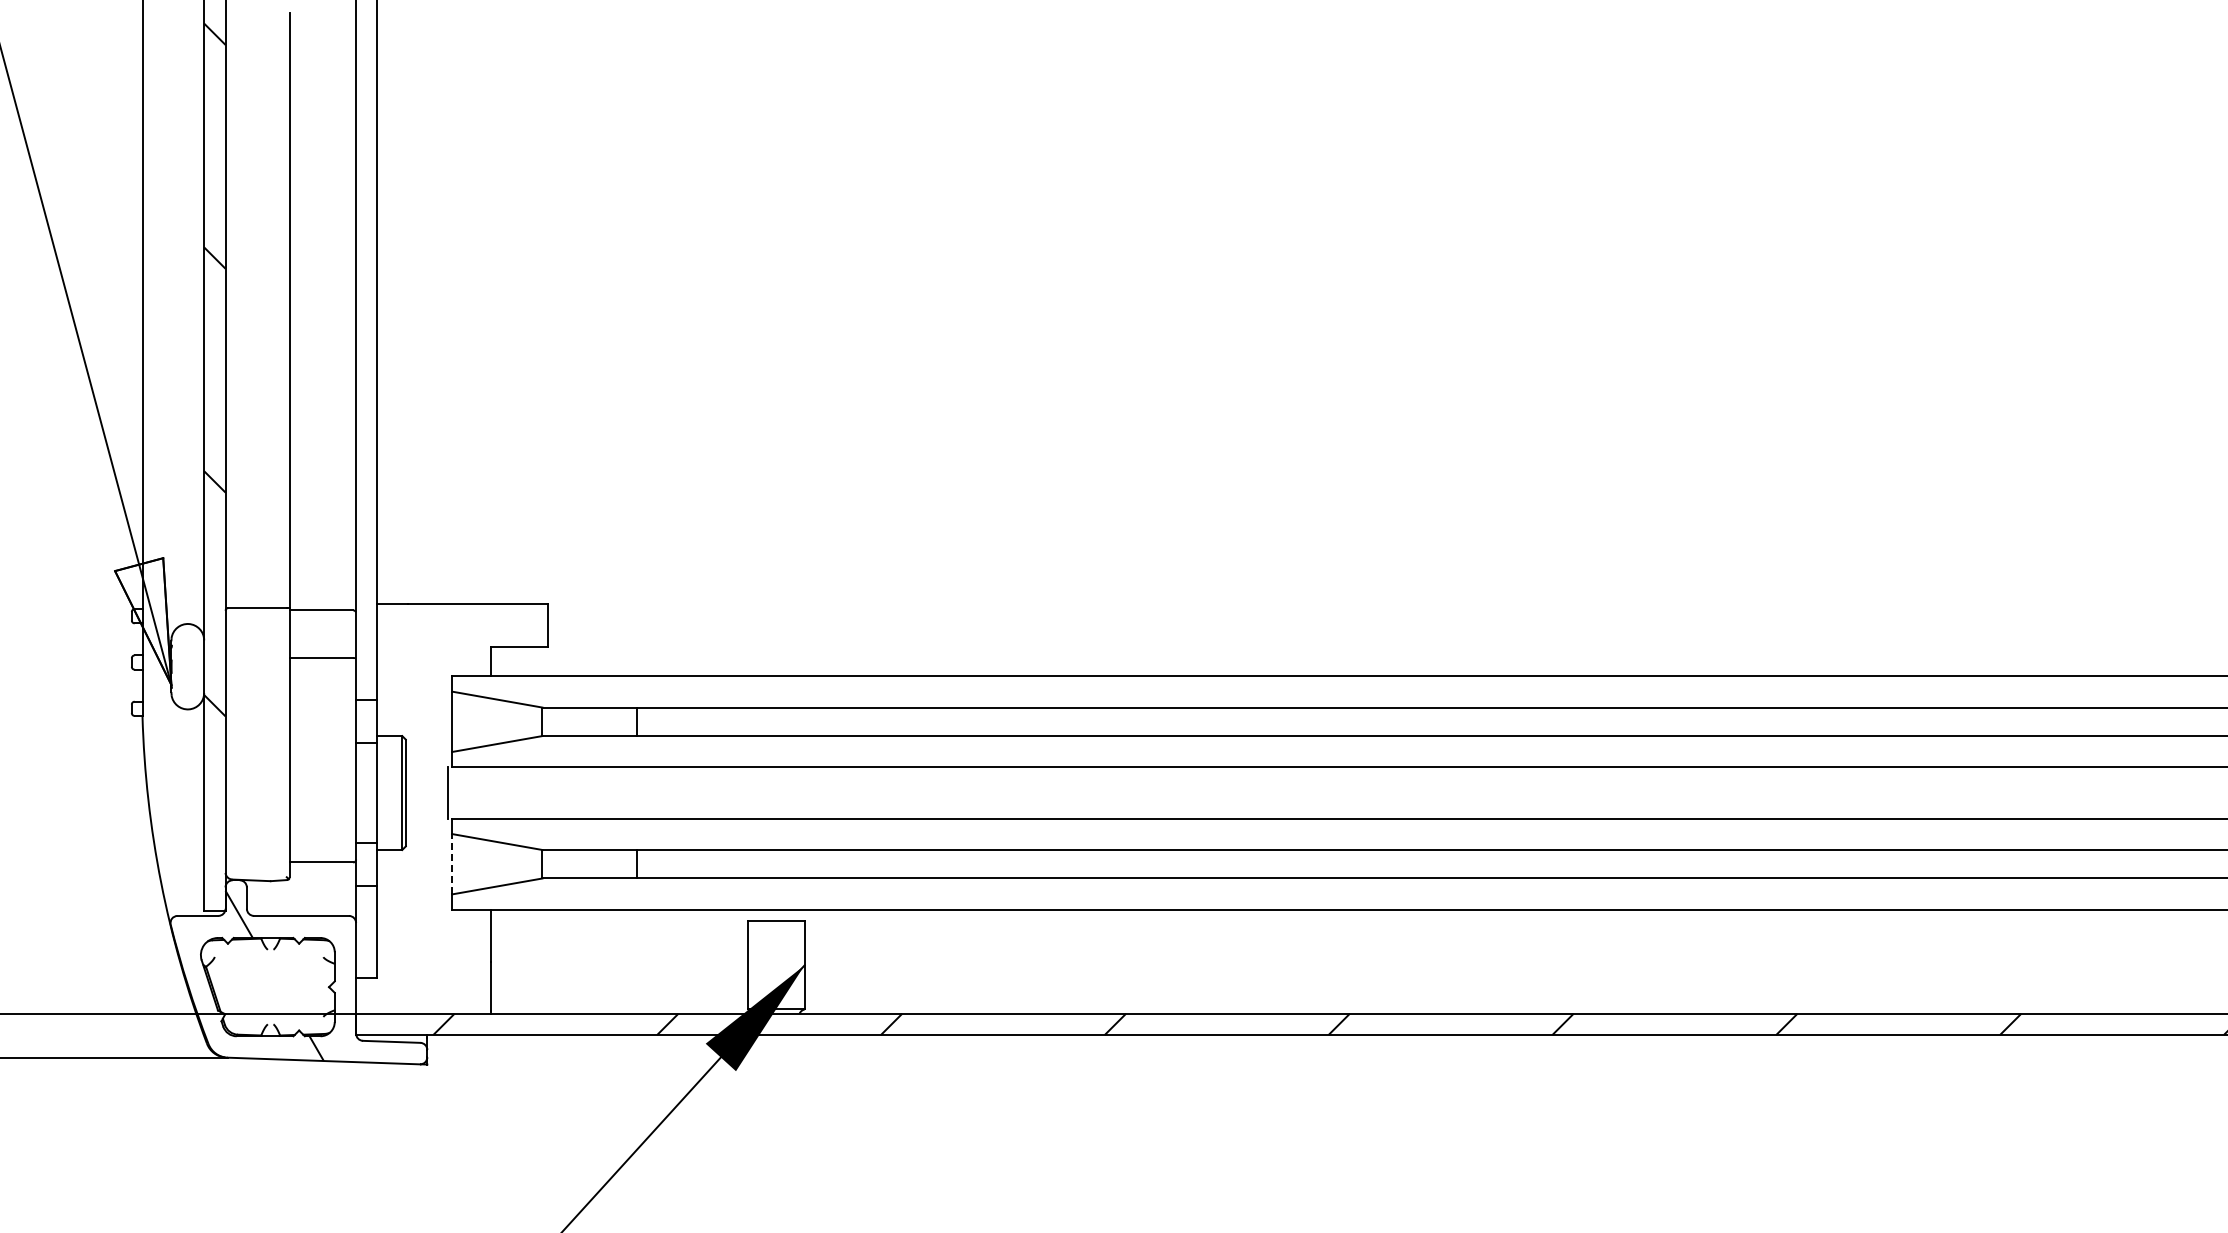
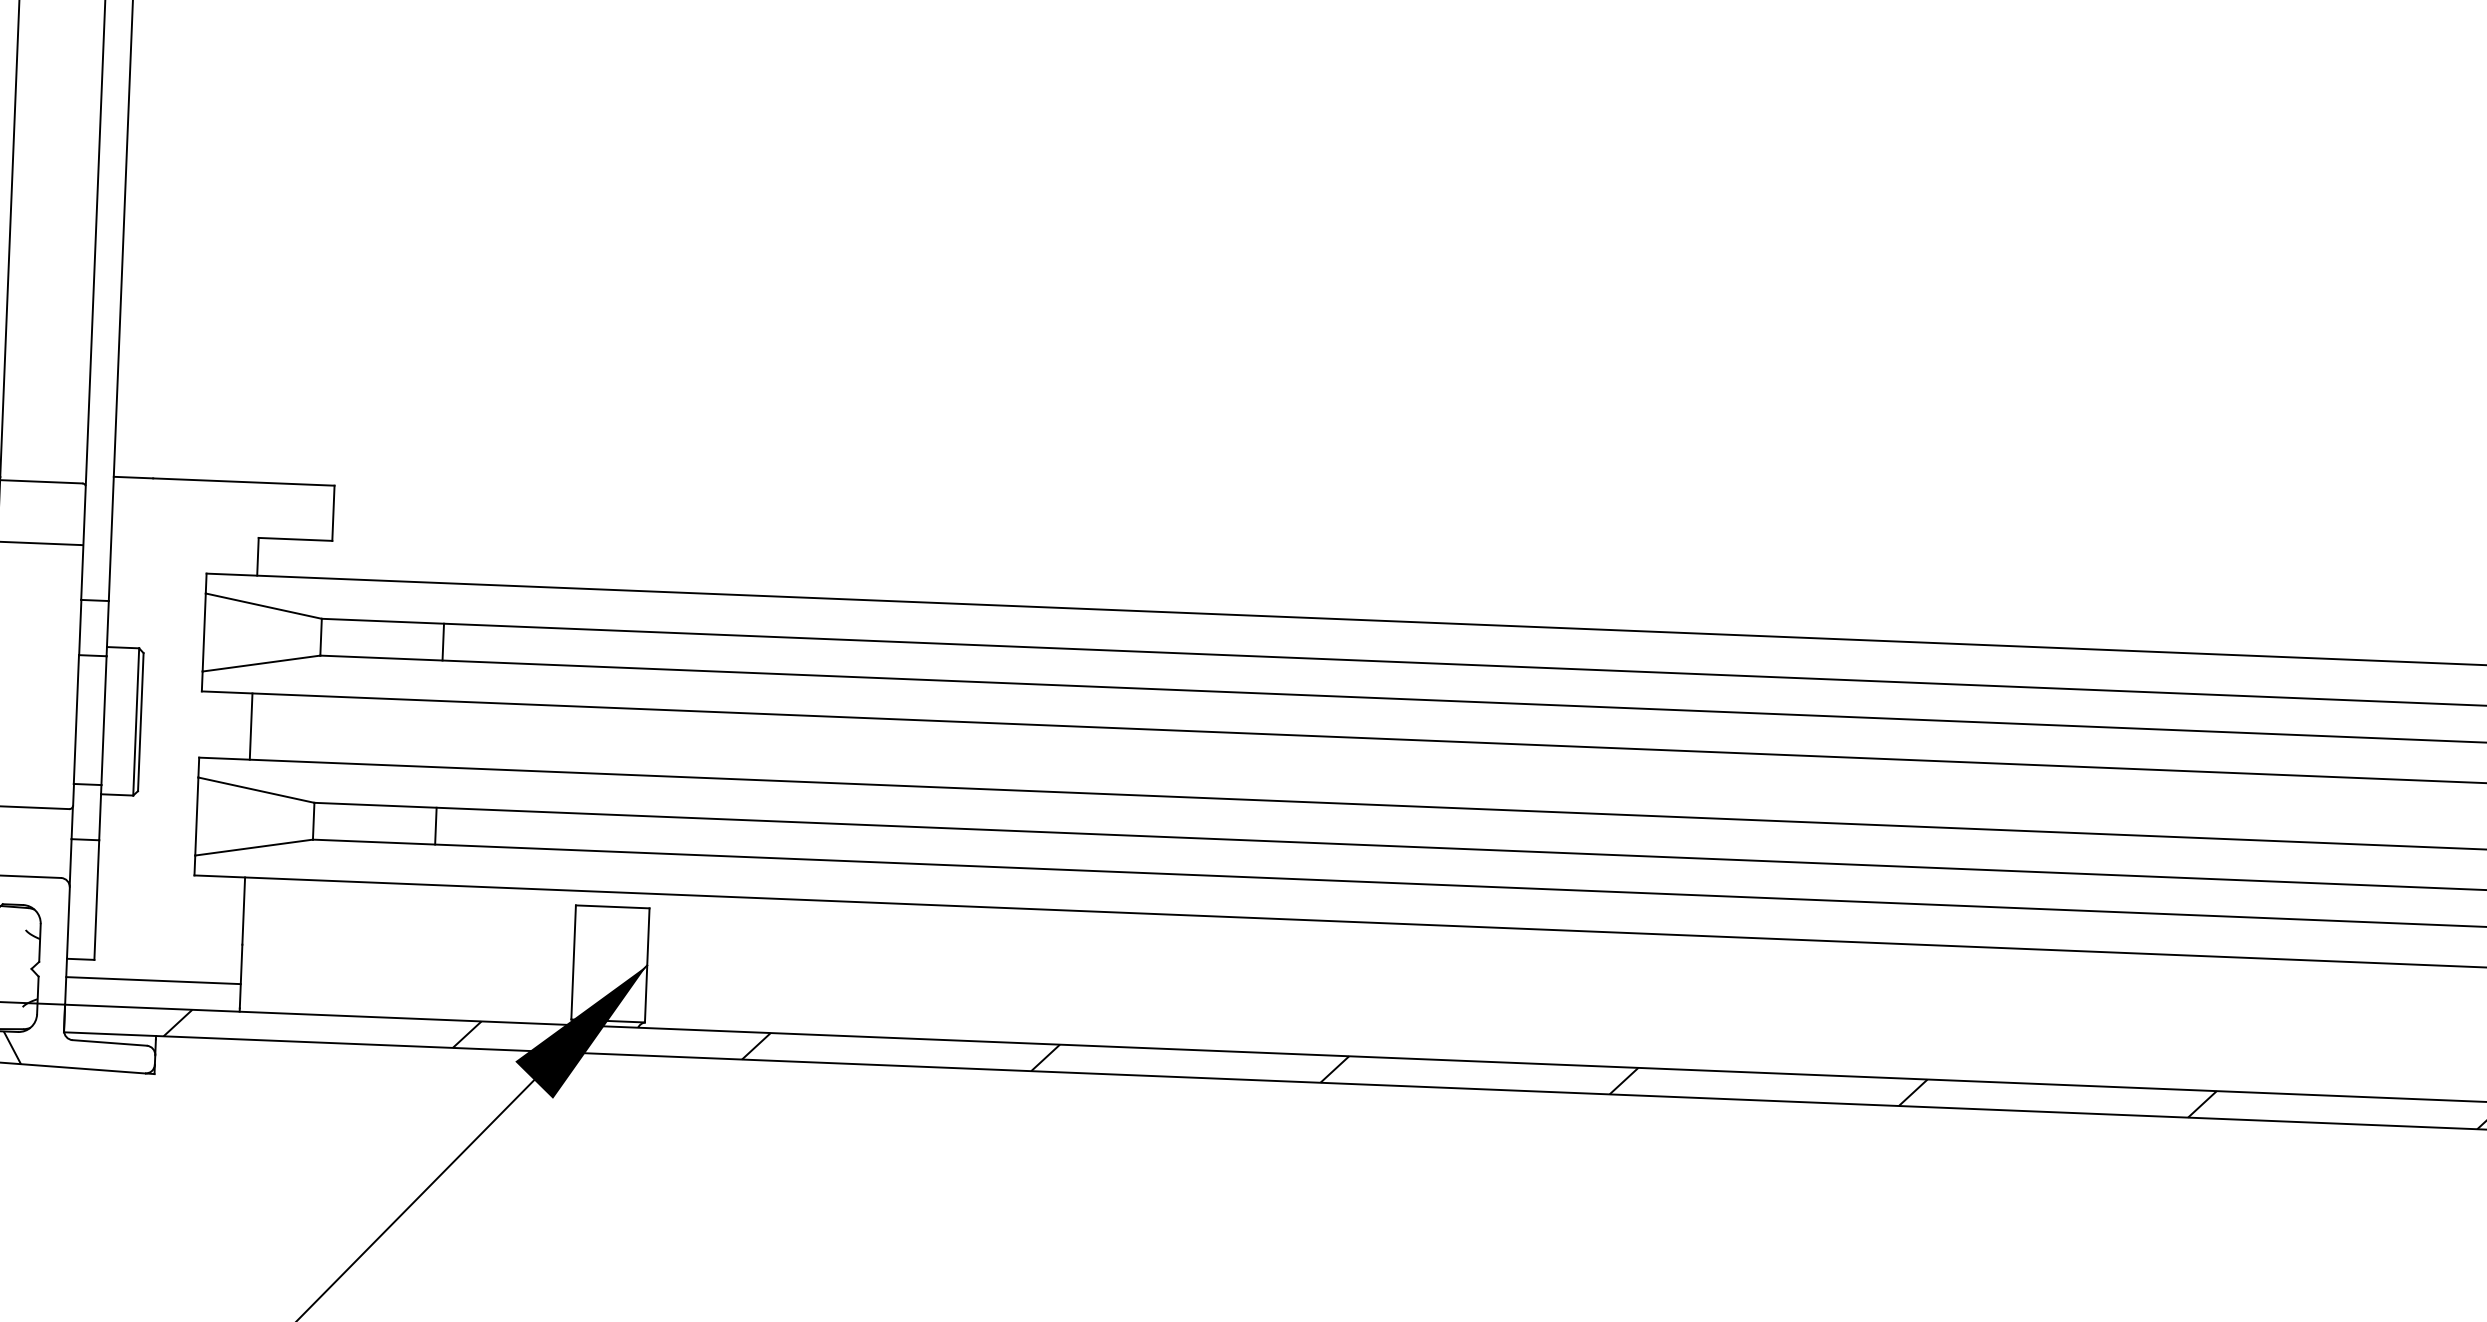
line: (448, 792) -> (251, 725), moved
line: (452, 863) -> (197, 815), dashed -> solid
line: (423, 992) -> (153, 980), added

